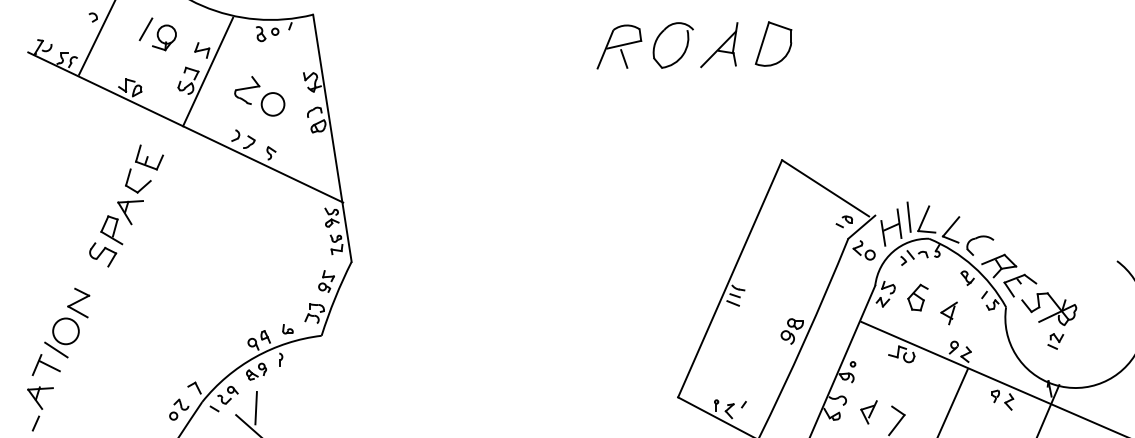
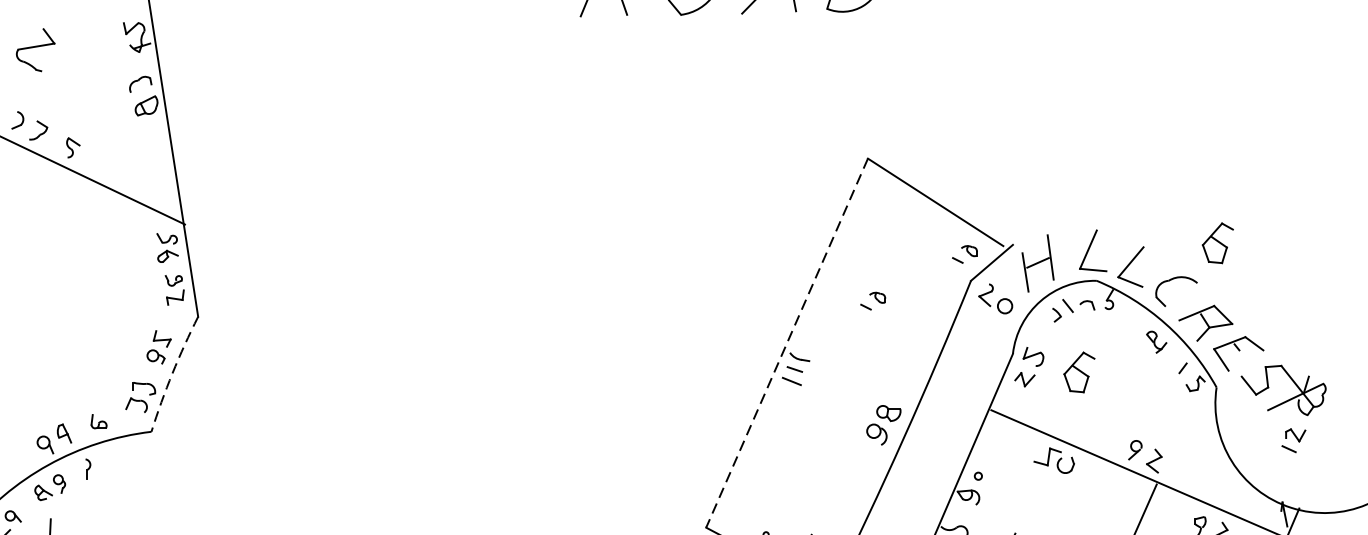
circle: (272, 104) -> (75, 71), removed
part: (1006, 214) -> (1217, 243), added
line: (908, 216) -> (1064, 246), removed
part: (784, 251) -> (871, 300), added
line: (729, 279) -> (786, 344), solid -> dashed
arc: (335, 298) -> (173, 373), solid -> dashed
part: (948, 313) -> (1126, 397), removed

